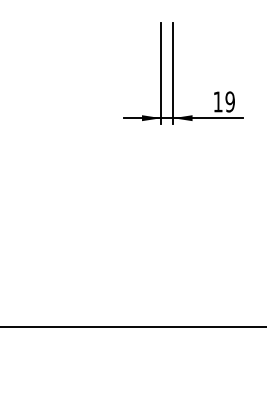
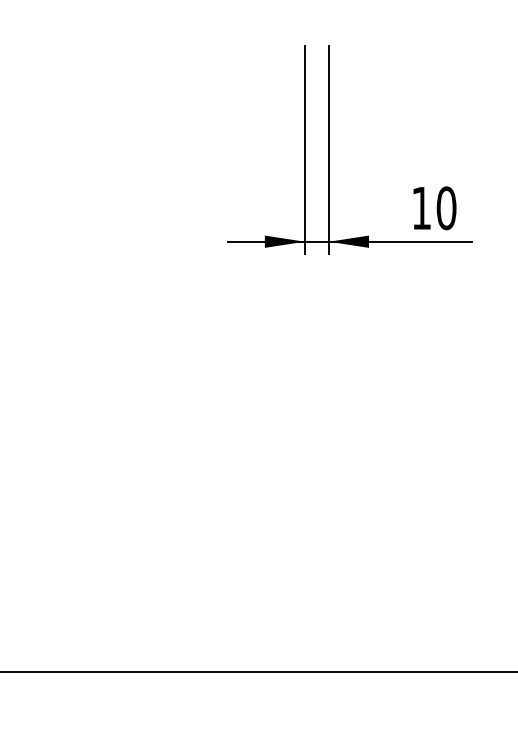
text: (229, 101) -> (445, 207), 19 -> 10

